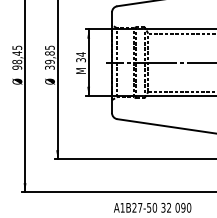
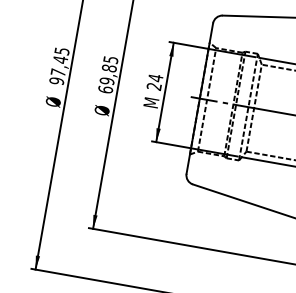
text: (81, 60) -> (154, 87), 34 -> 24
text: (17, 61) -> (58, 71), 98,45 -> 97,45
text: (49, 67) -> (105, 89), 39,85 -> 69,85

